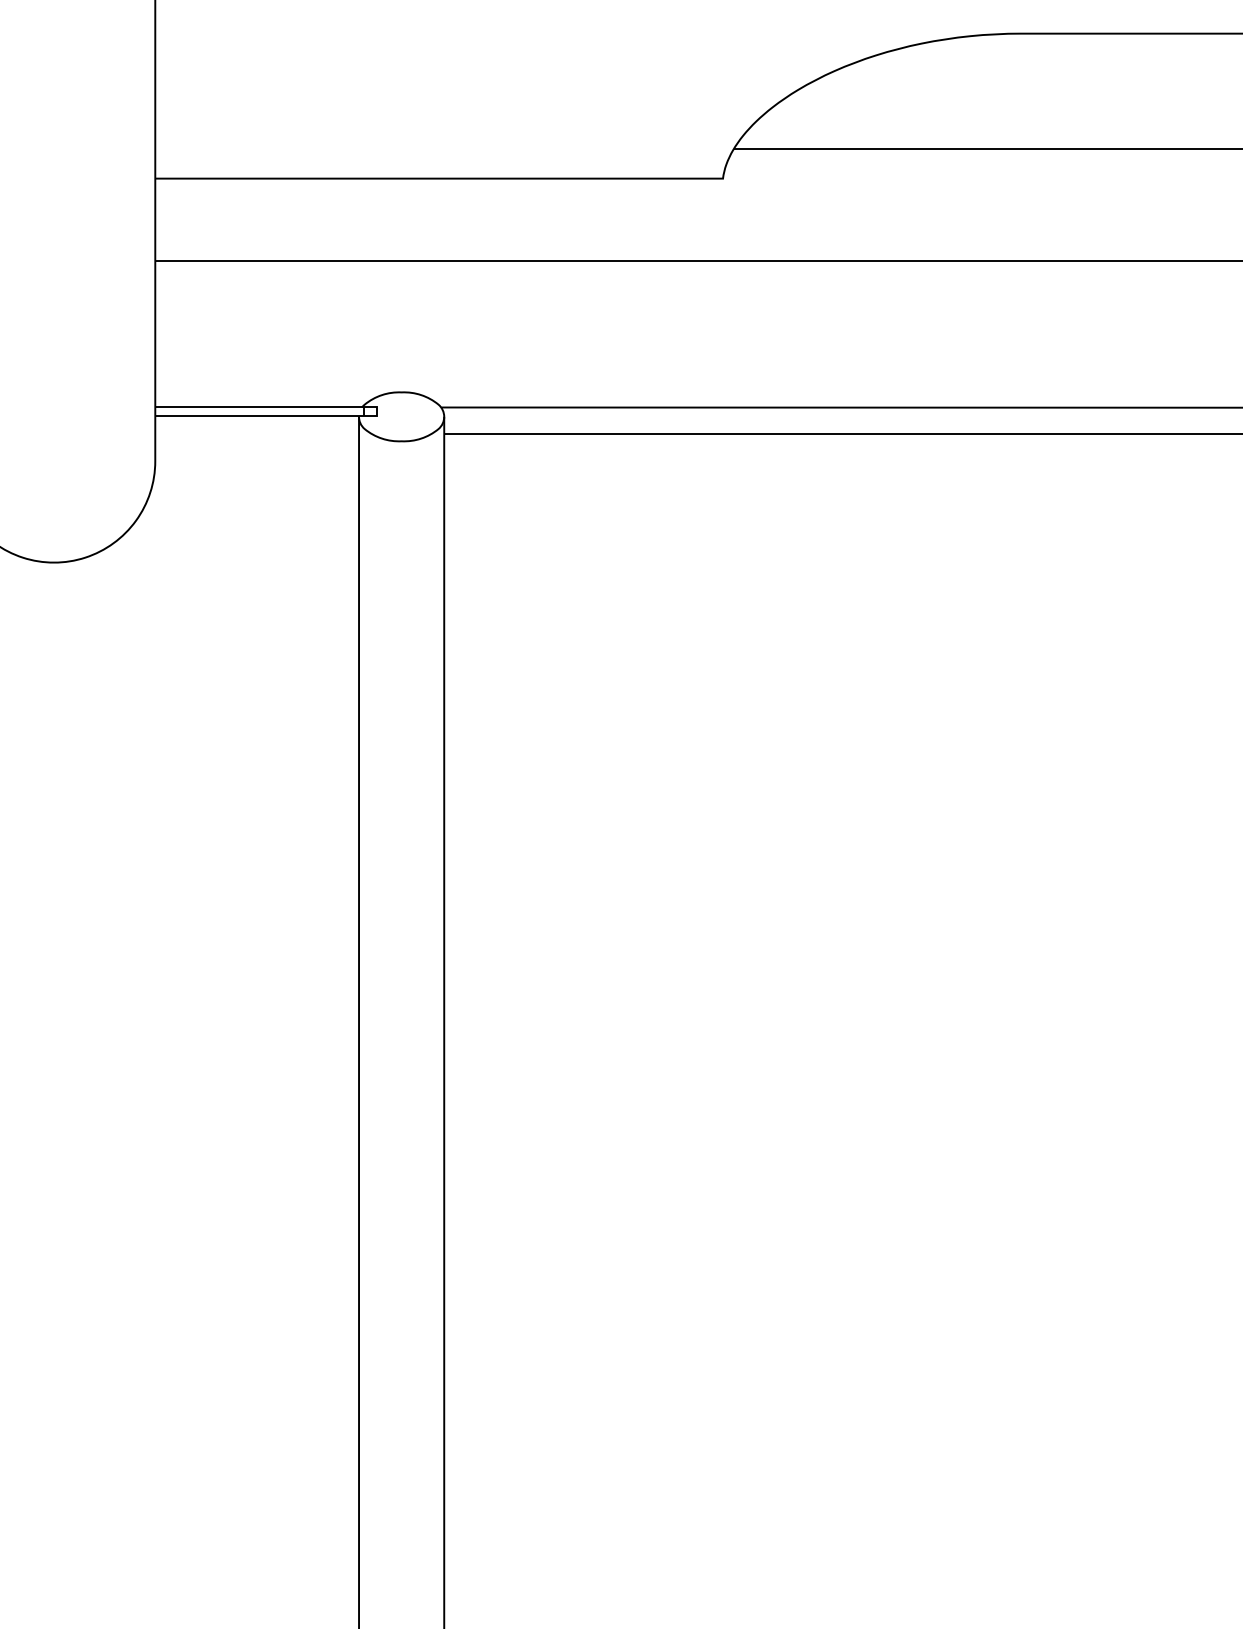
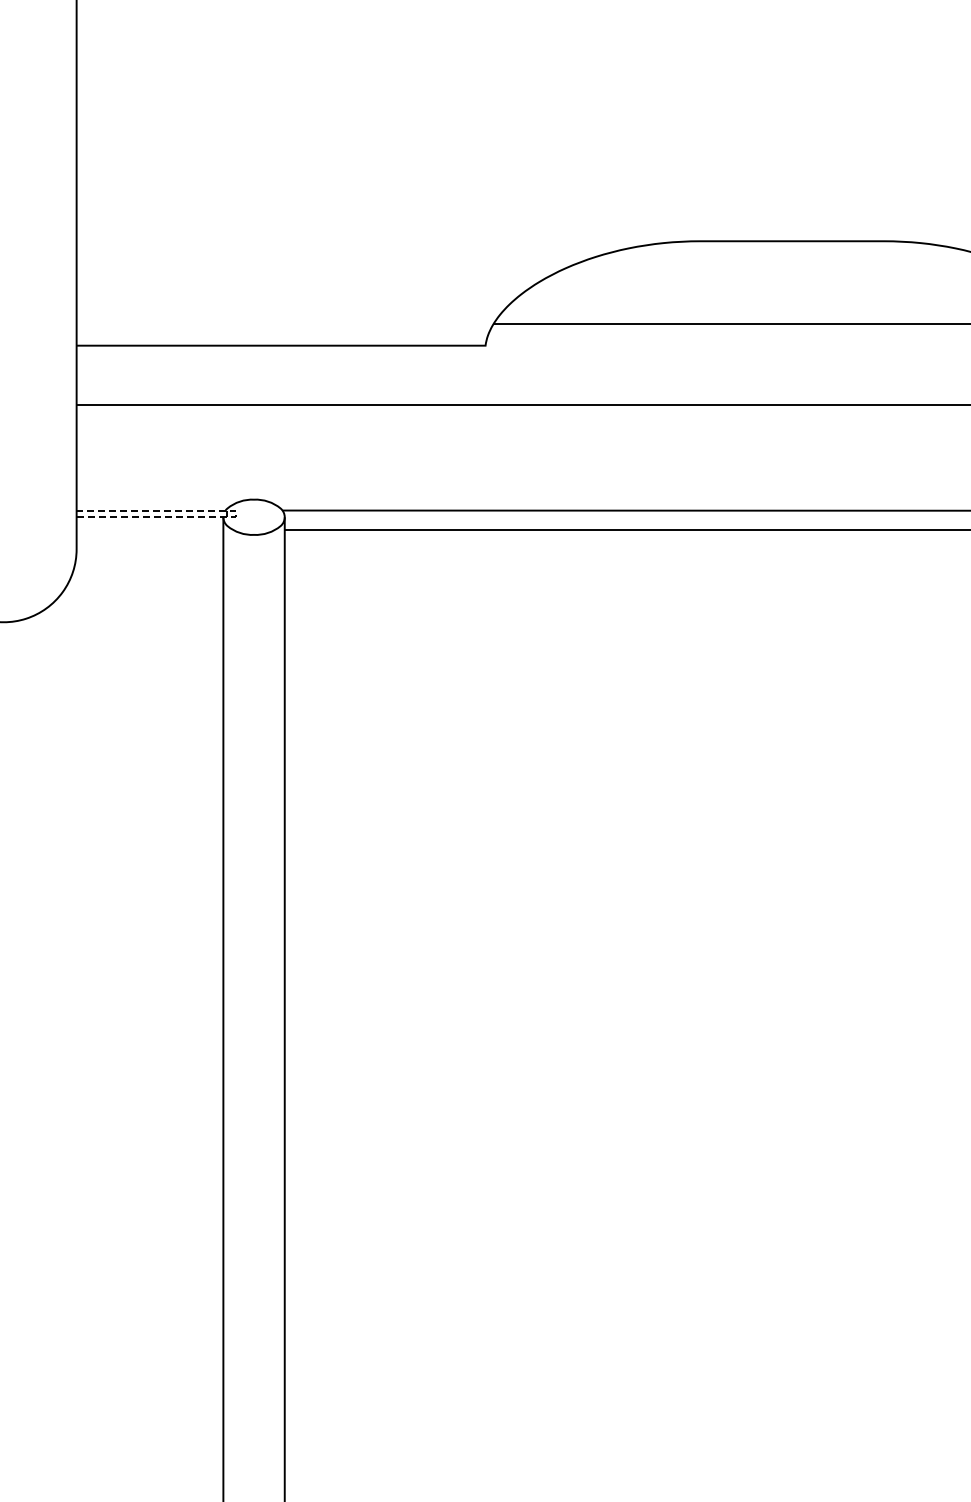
line: (377, 411) -> (236, 513), solid -> dashed

